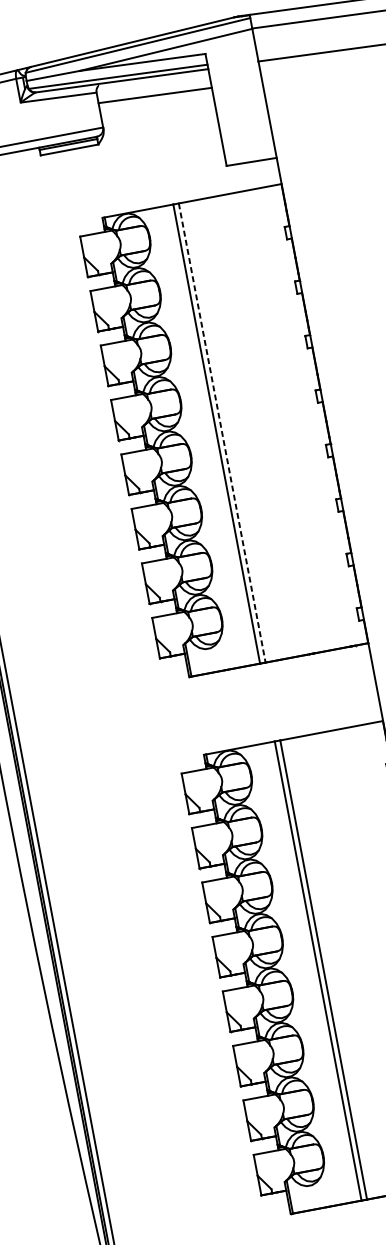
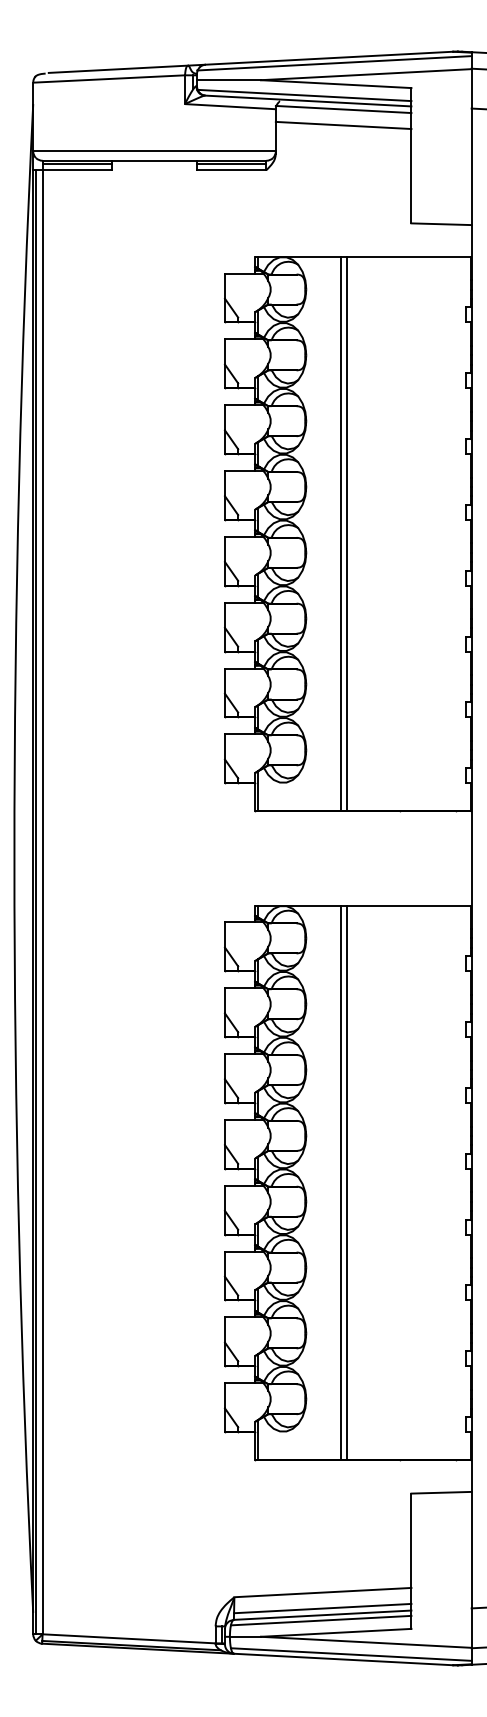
line: (152, 82) -> (343, 109), added
line: (222, 433) -> (347, 534), dashed -> solid

